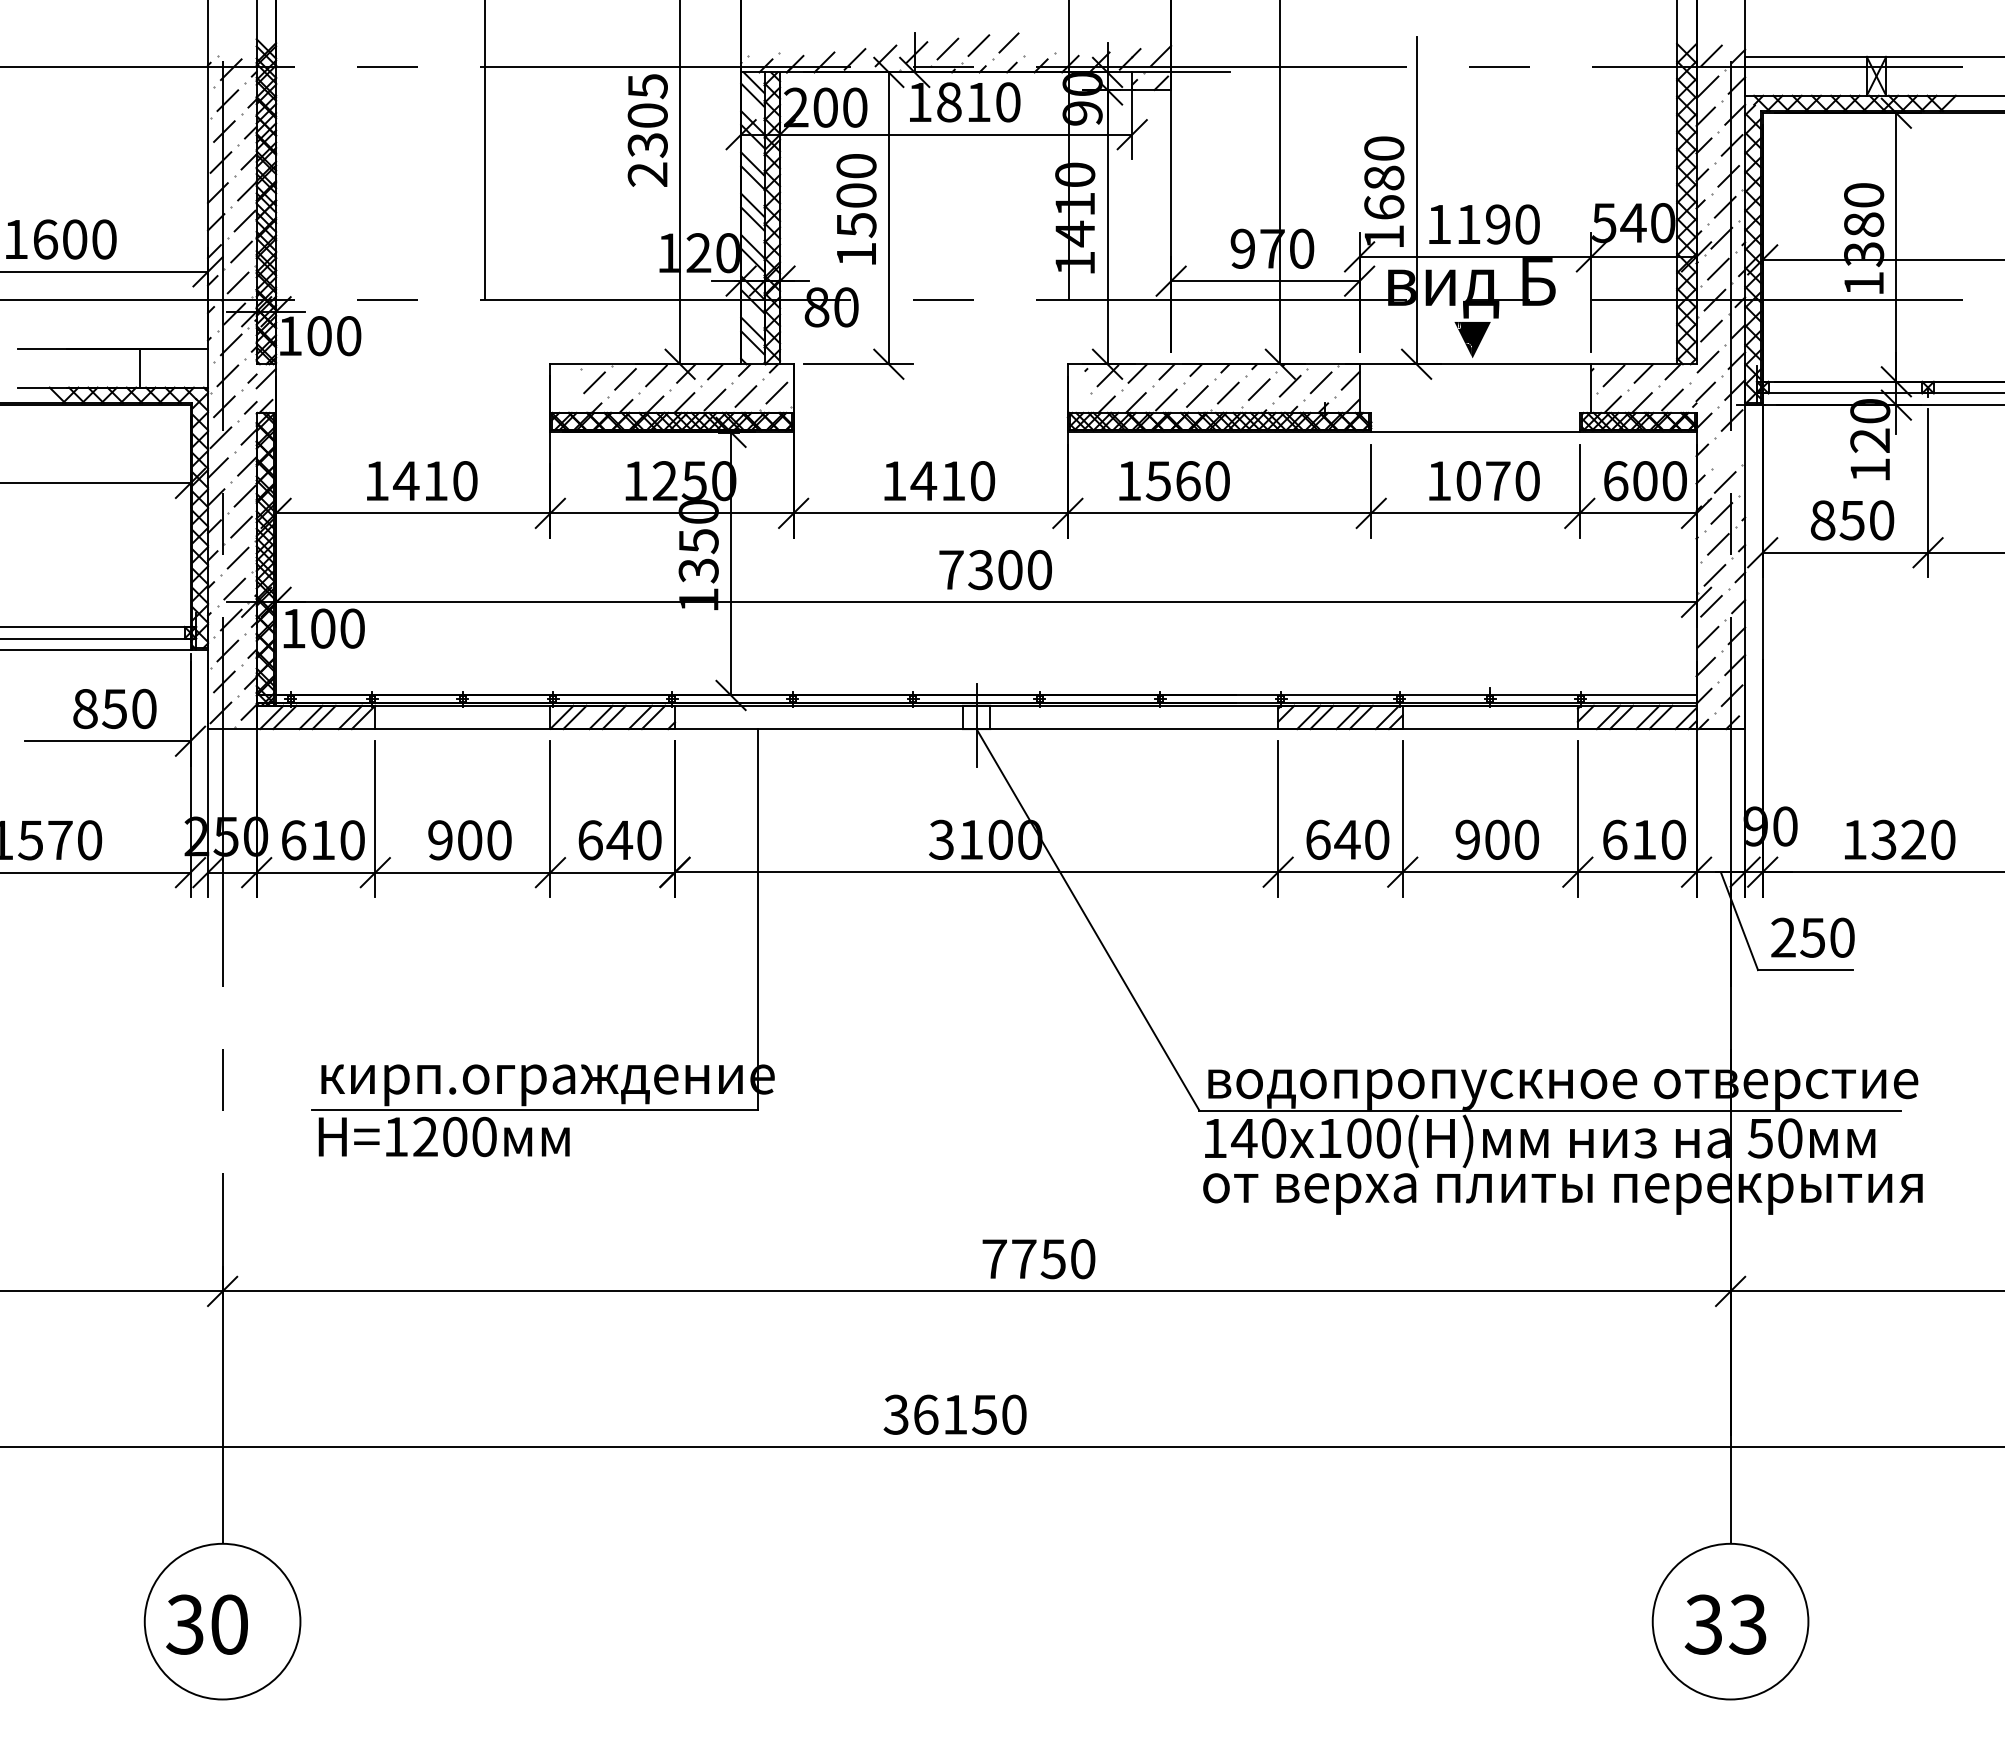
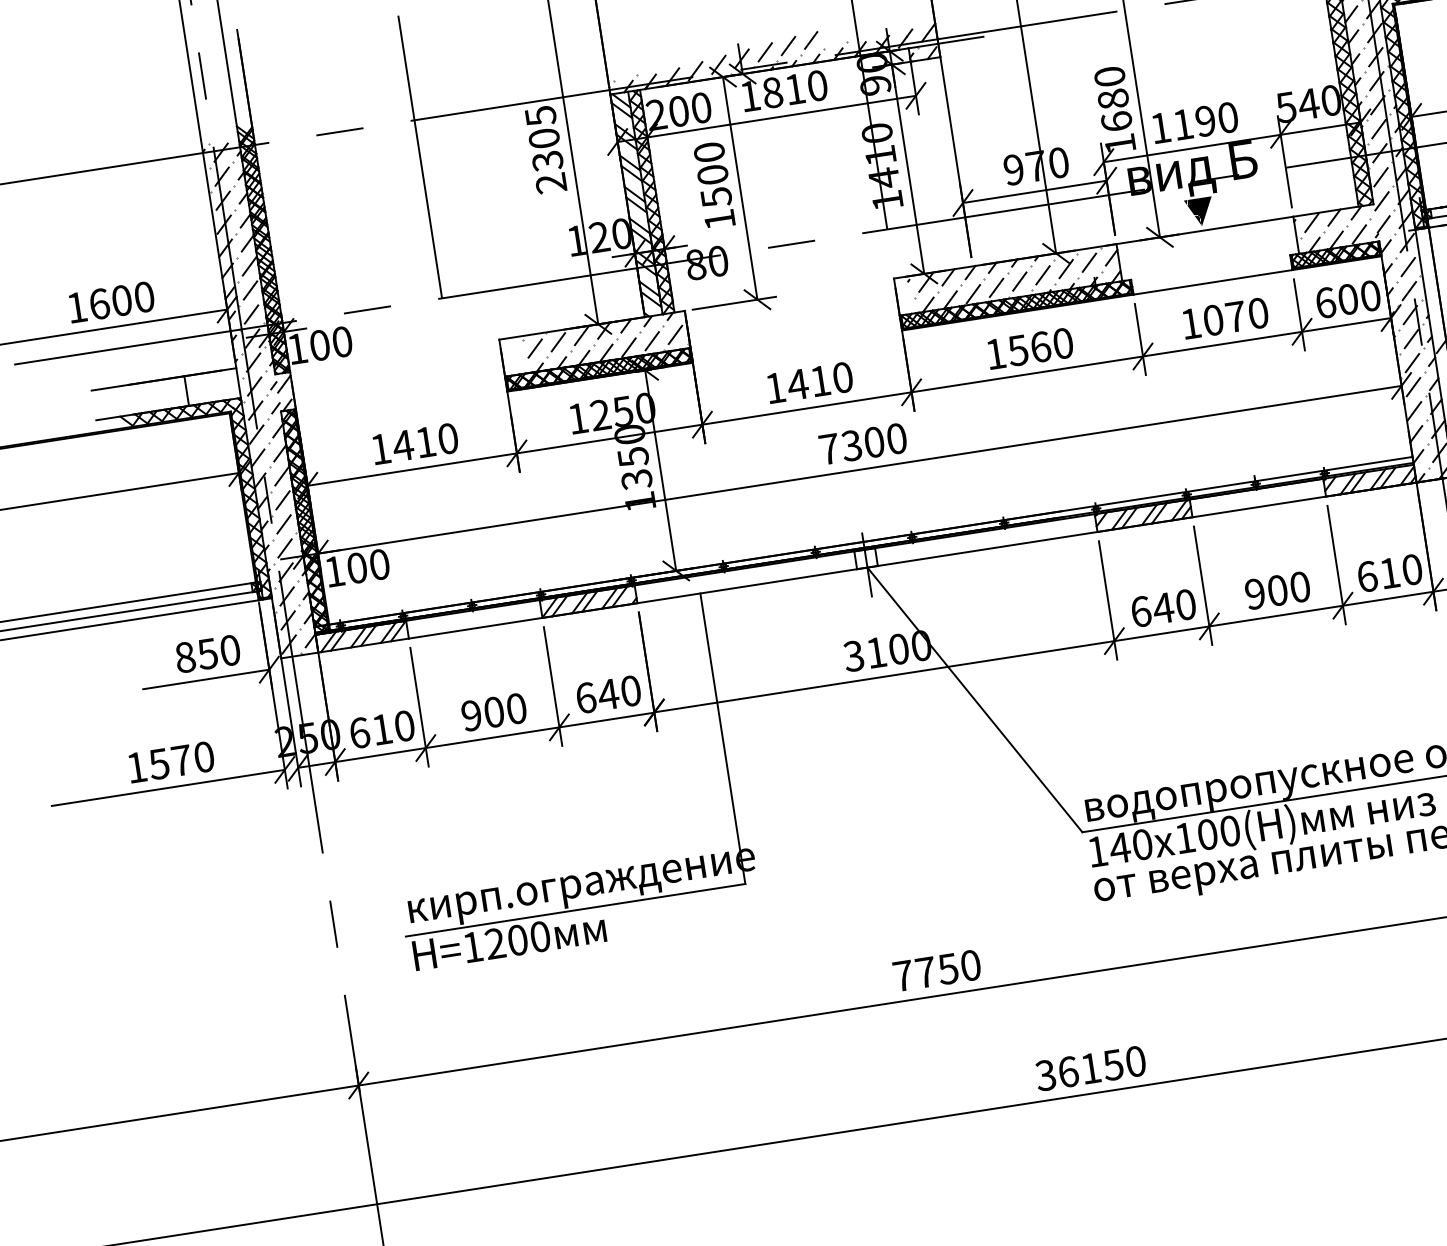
line: (1728, 451) -> (1408, 267), added
text: (1174, 481) -> (1030, 349), moved
text: (1038, 1259) -> (936, 971), moved
text: (954, 1414) -> (1090, 1068), moved

